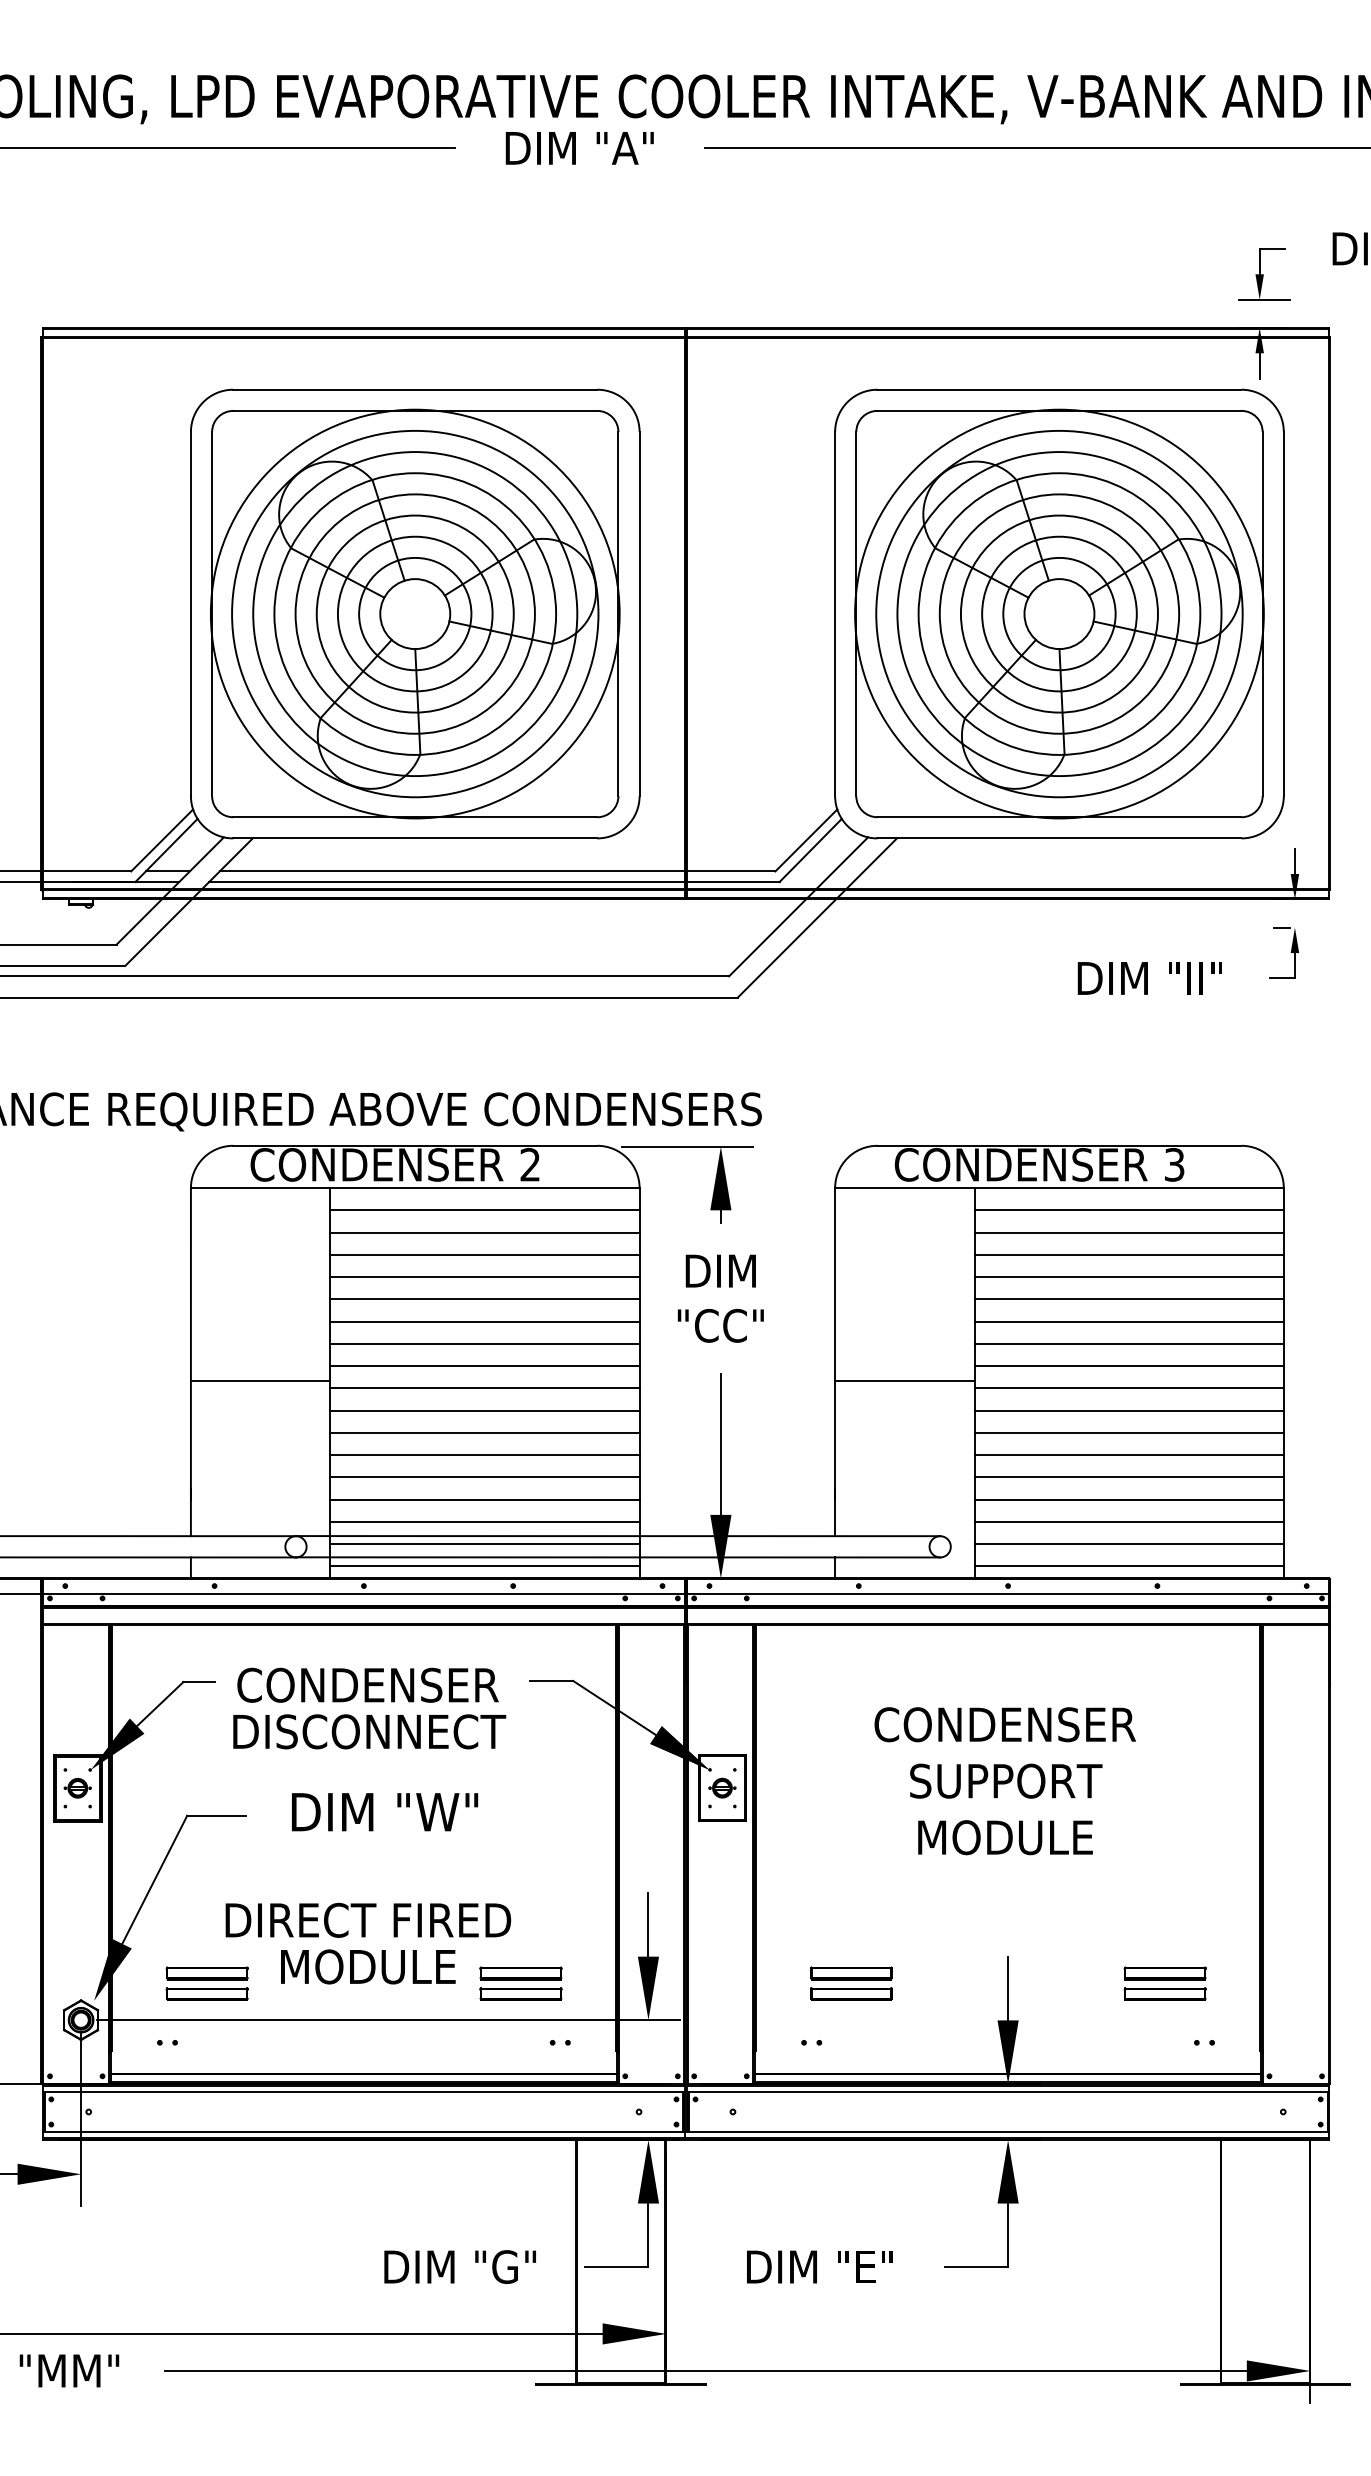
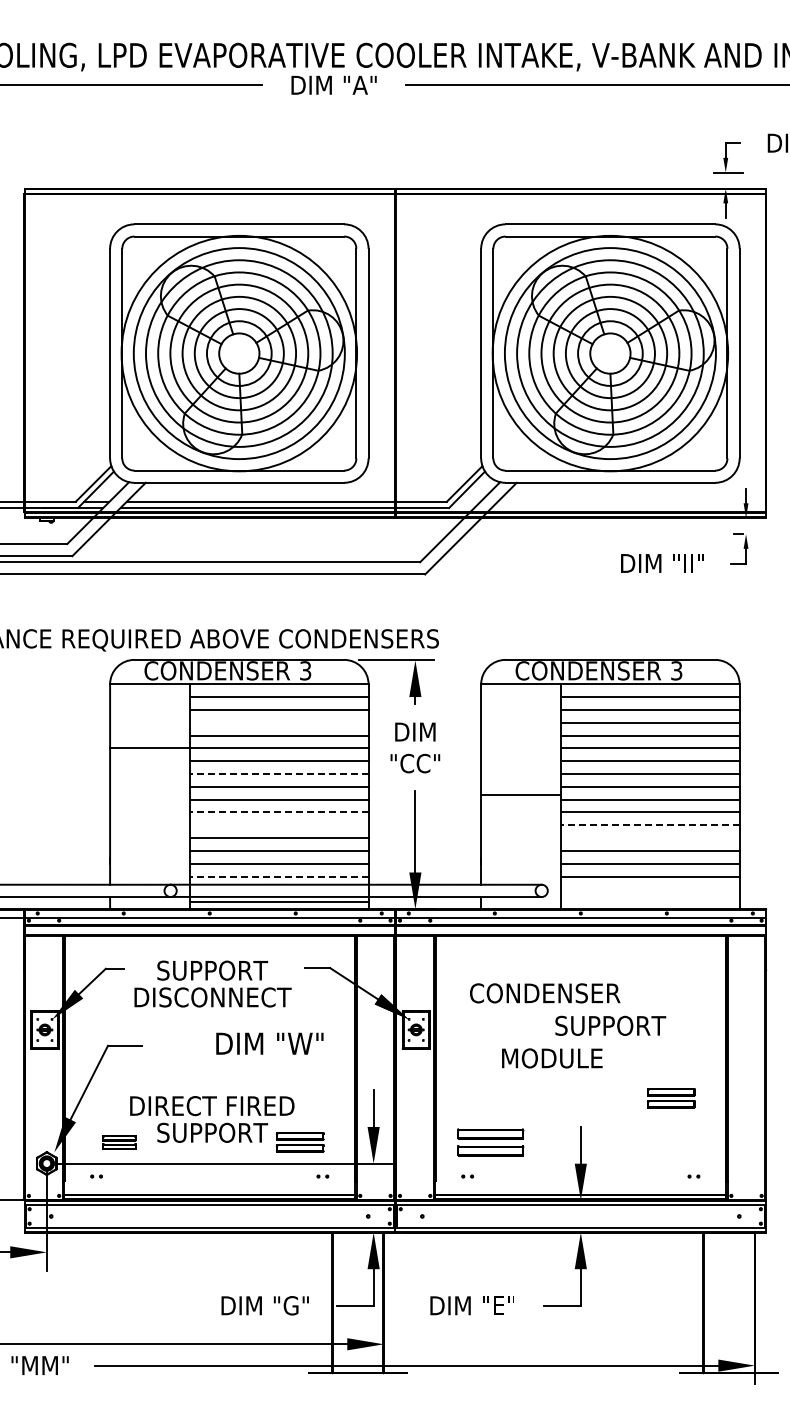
text: (530, 1164) -> (305, 670), 2 -> 3
line: (484, 1254) -> (279, 722), removed
line: (483, 1343) -> (278, 773), solid -> dashed
line: (261, 1381) -> (150, 748), moved
line: (483, 1410) -> (278, 812), solid -> dashed
line: (484, 1433) -> (279, 825), removed
line: (1129, 1433) -> (650, 825), solid -> dashed
line: (1129, 1455) -> (650, 838), removed
line: (483, 1521) -> (278, 876), solid -> dashed
line: (484, 1544) -> (279, 889), removed
line: (1129, 1544) -> (650, 889), removed
line: (1129, 1566) -> (650, 902), removed
text: (366, 1685) -> (211, 970), CONDENSER -> SUPPORT
text: (1005, 1724) -> (545, 993), moved
text: (1005, 1780) -> (610, 1025), moved
text: (384, 1811) -> (269, 1043), moved
text: (1005, 1837) -> (552, 1058), moved
text: (368, 1966) -> (212, 1132), MODULE -> SUPPORT
part: (207, 1983) -> (119, 1142), size x0.7
part: (851, 1983) -> (490, 1142), size x1.4
part: (1165, 1983) -> (671, 1098), moved

